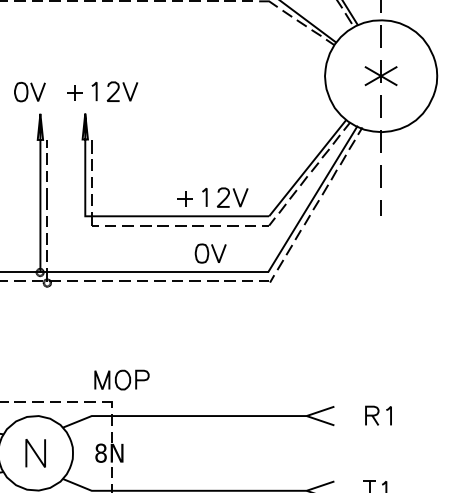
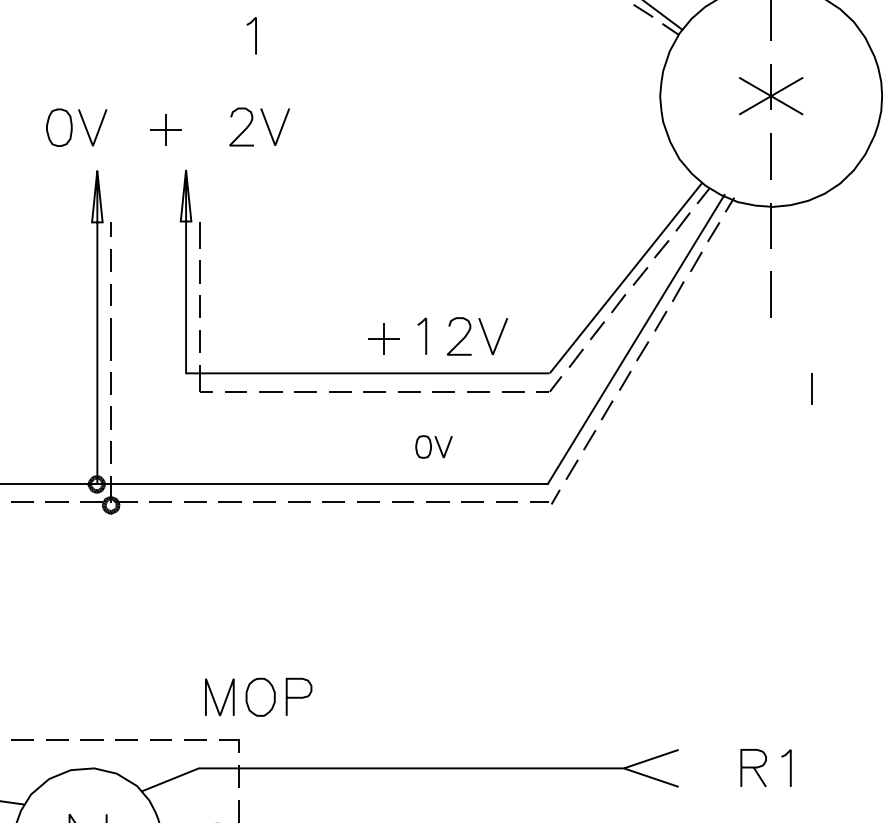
line: (95, 91) -> (253, 35), moved
line: (380, 207) -> (811, 387), moved
part: (210, 253) -> (433, 446), size x0.6

